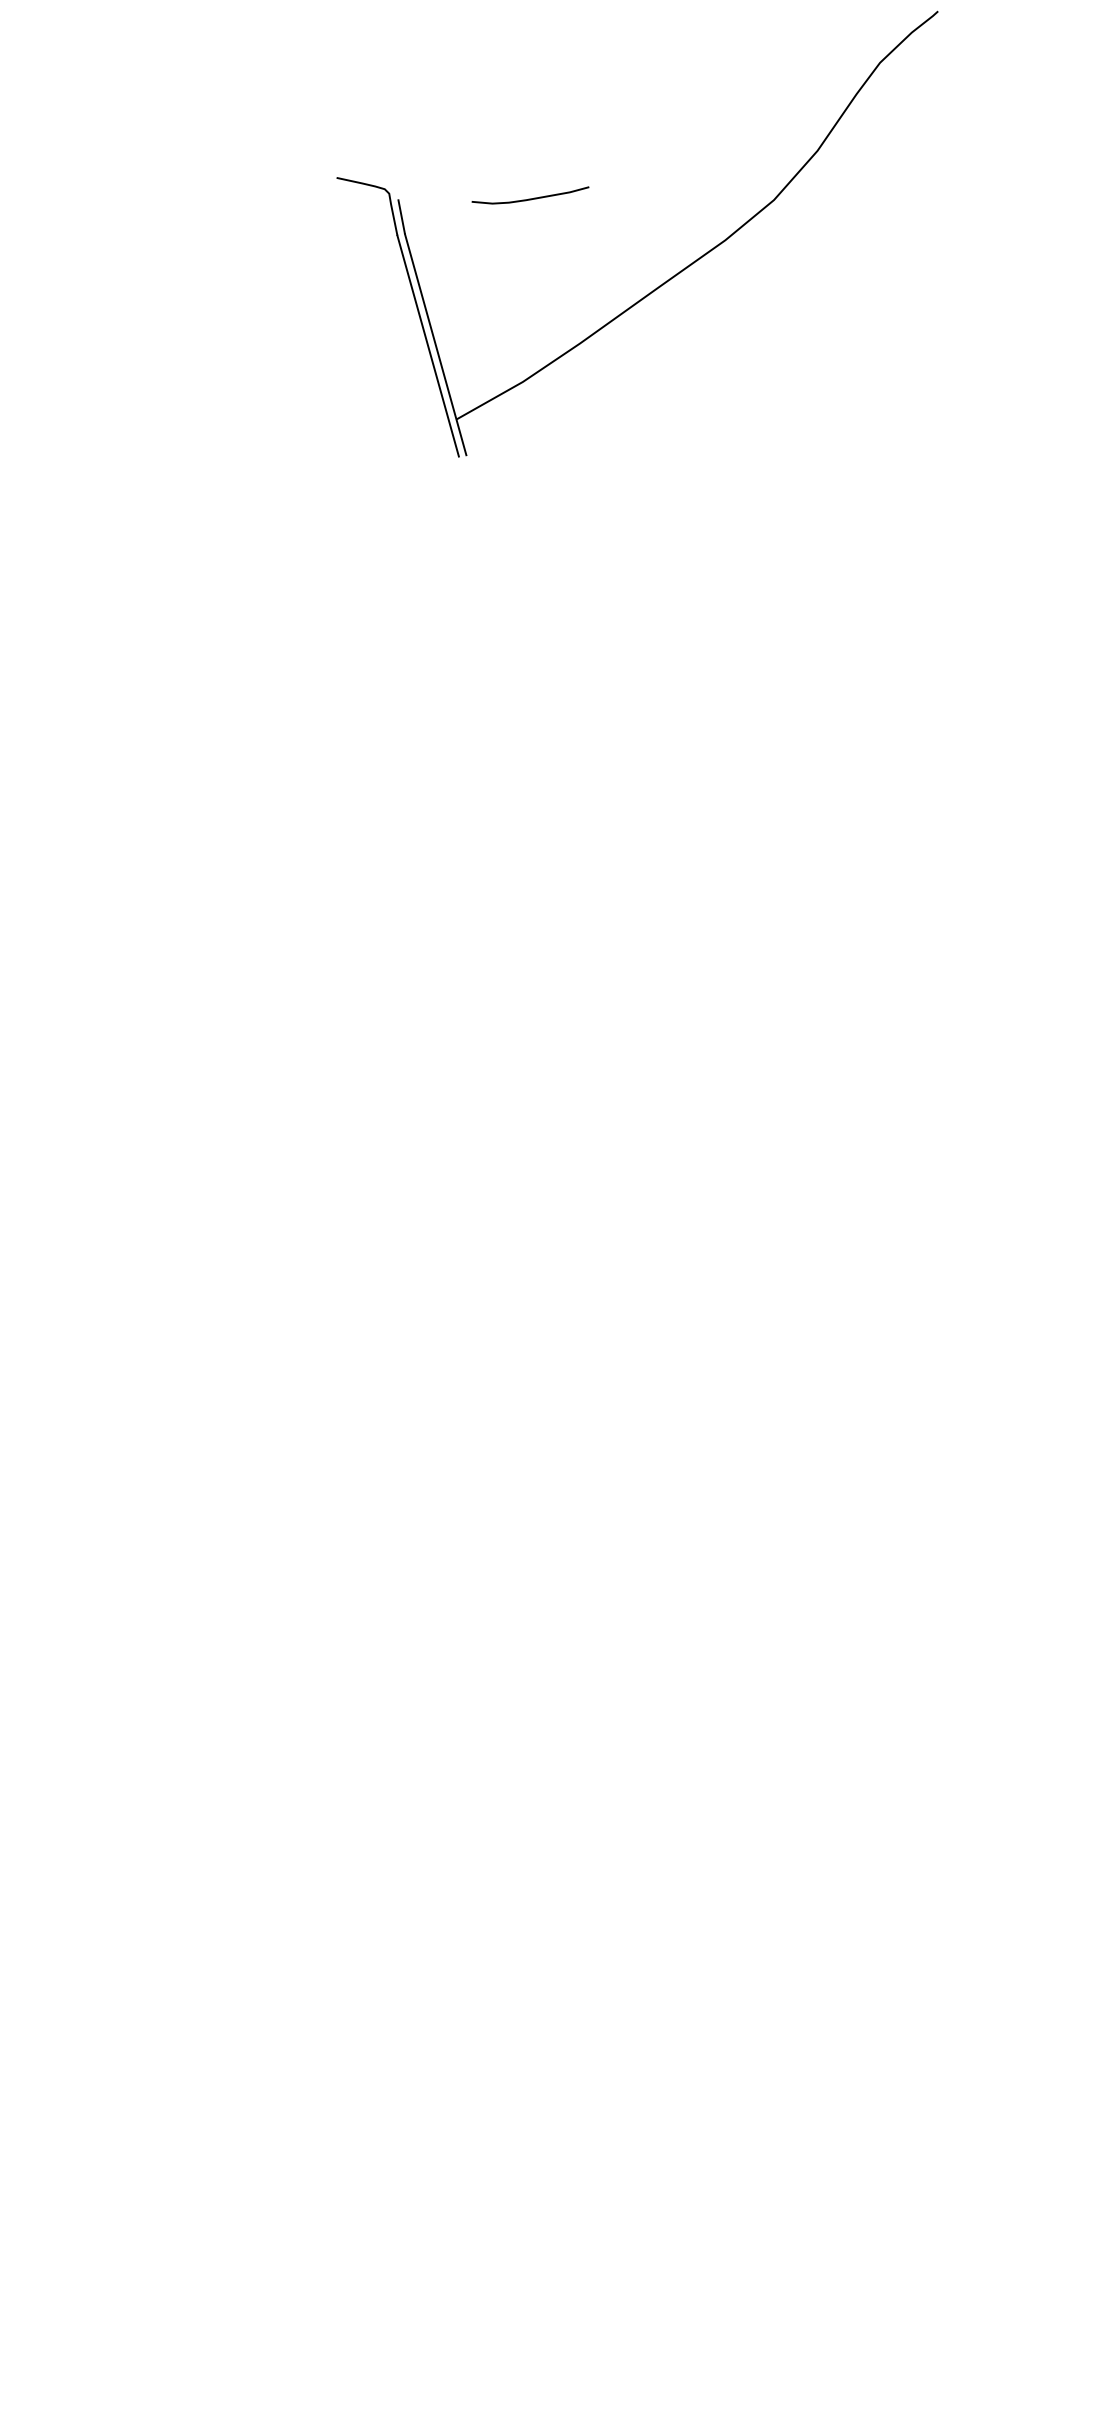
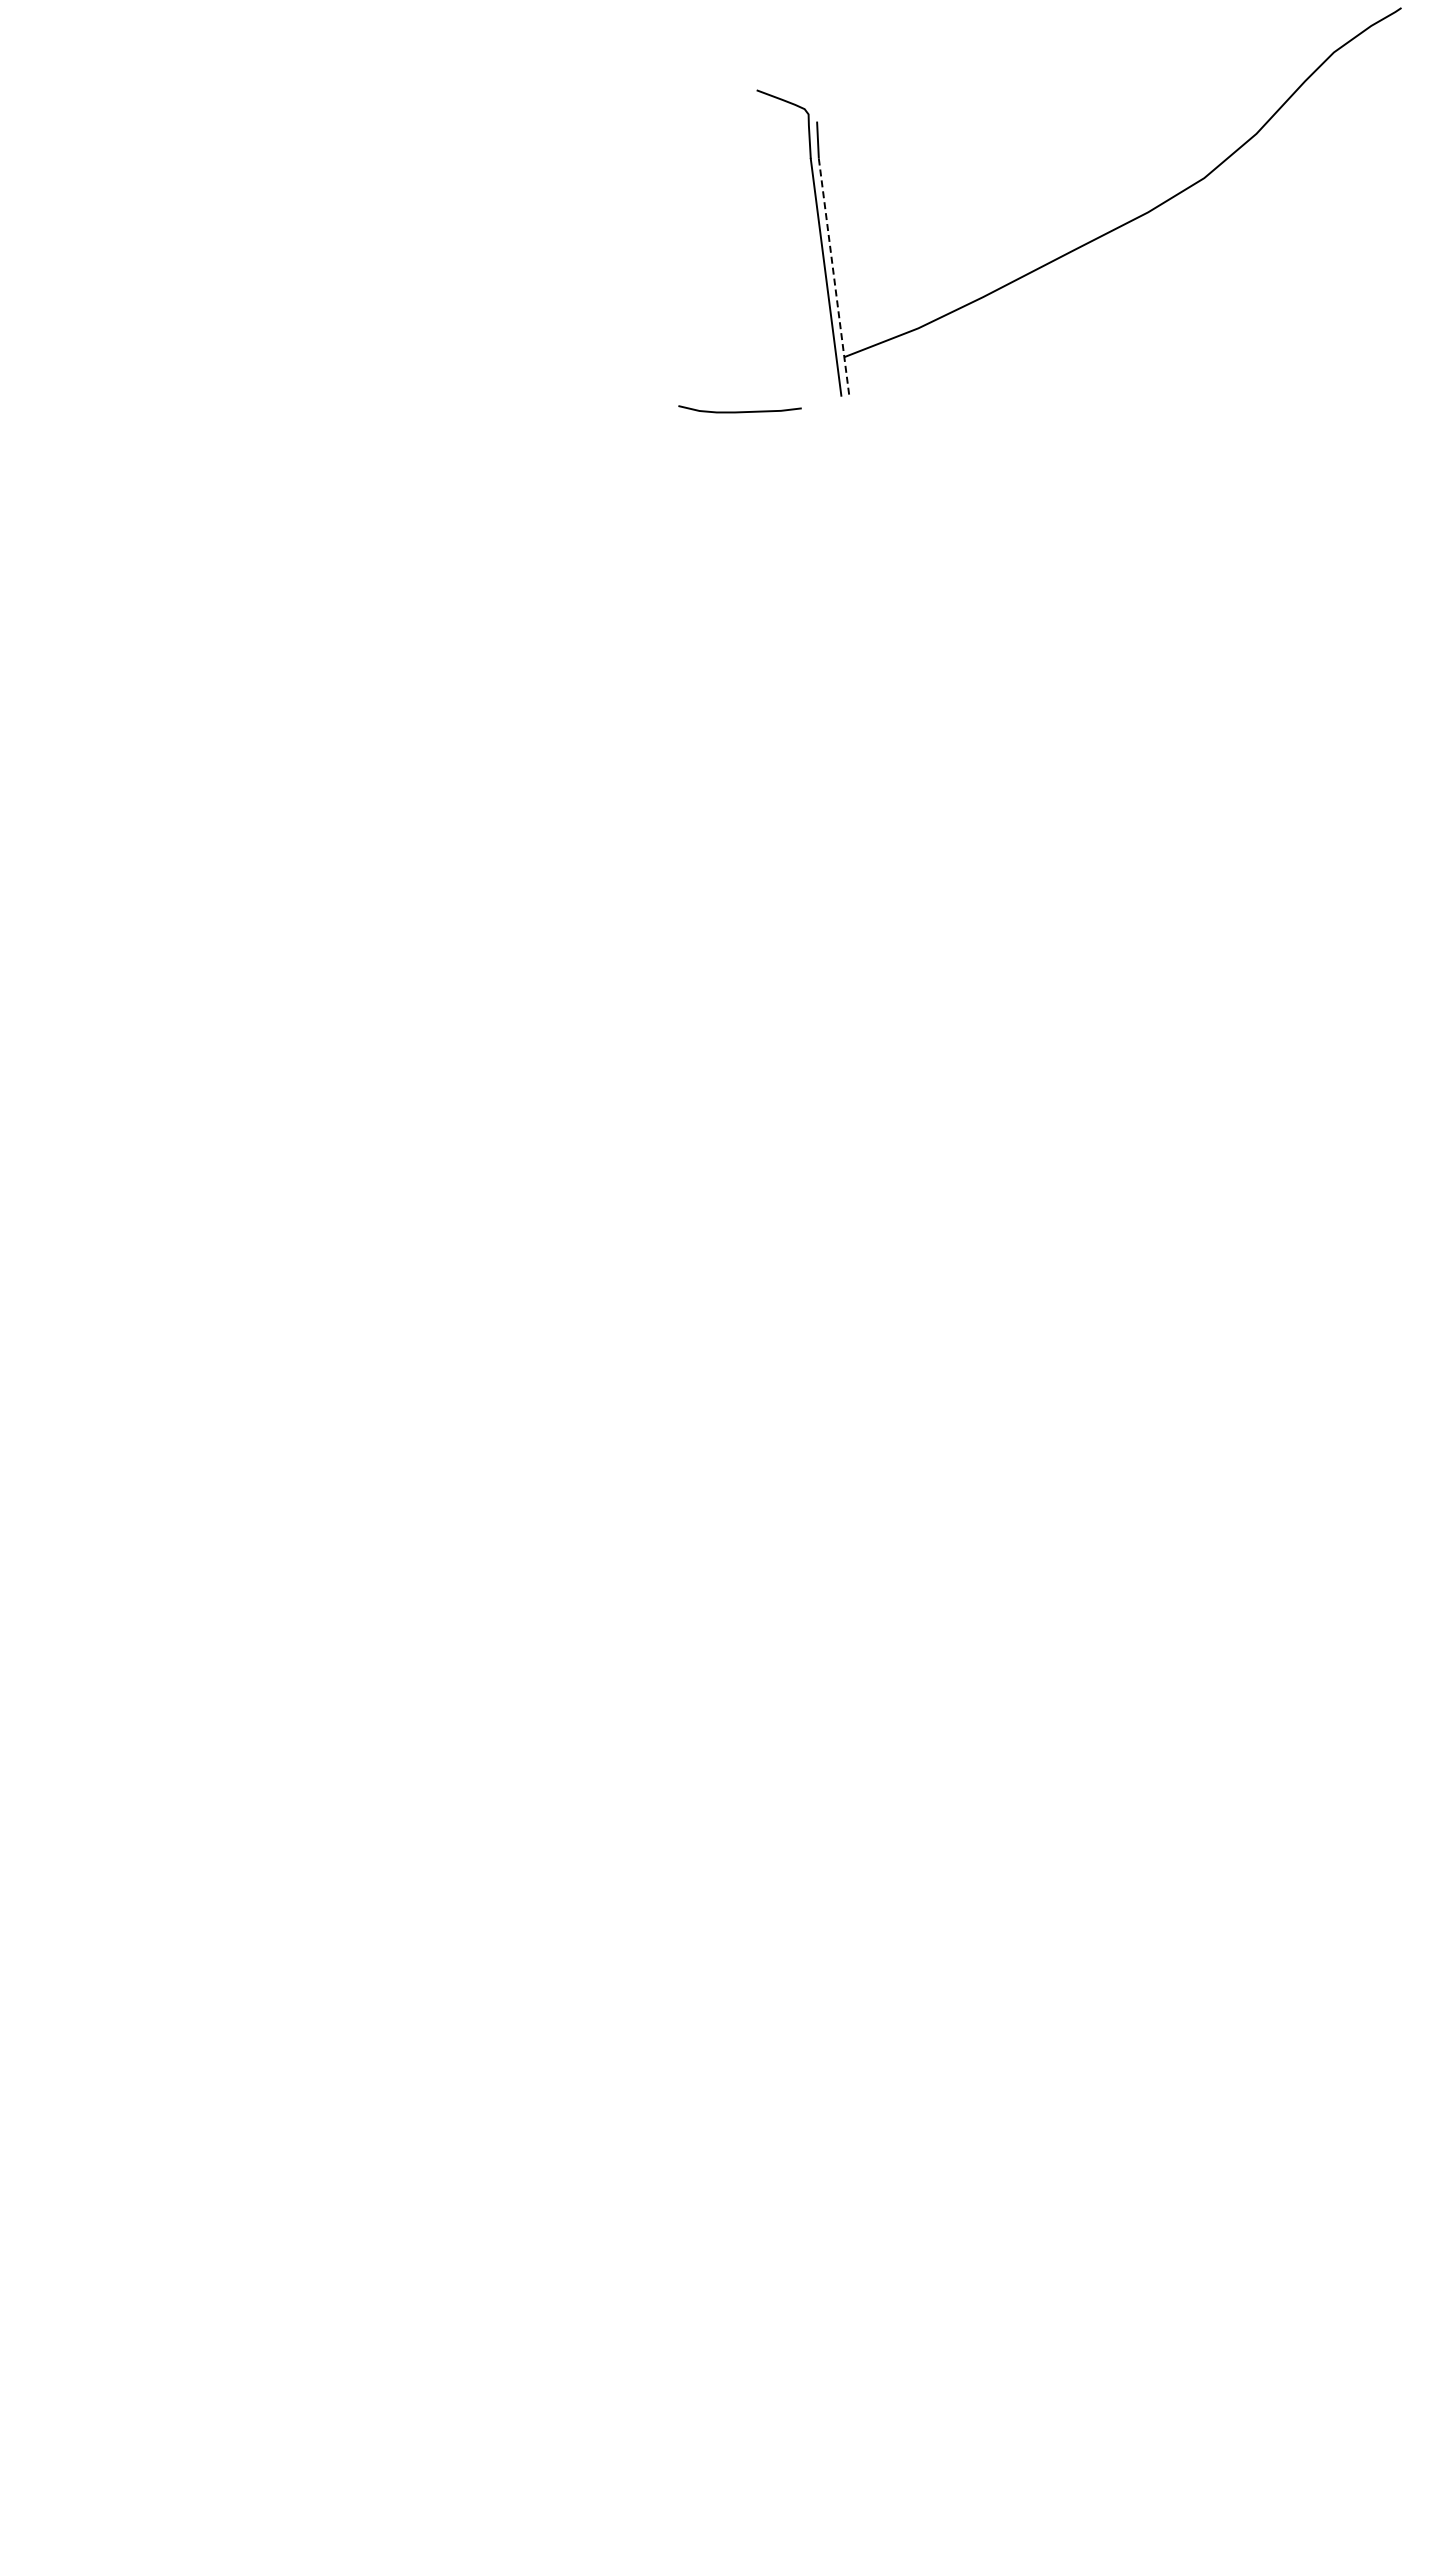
curve: (530, 198) -> (739, 411), moved
line: (436, 345) -> (834, 277), solid -> dashed

